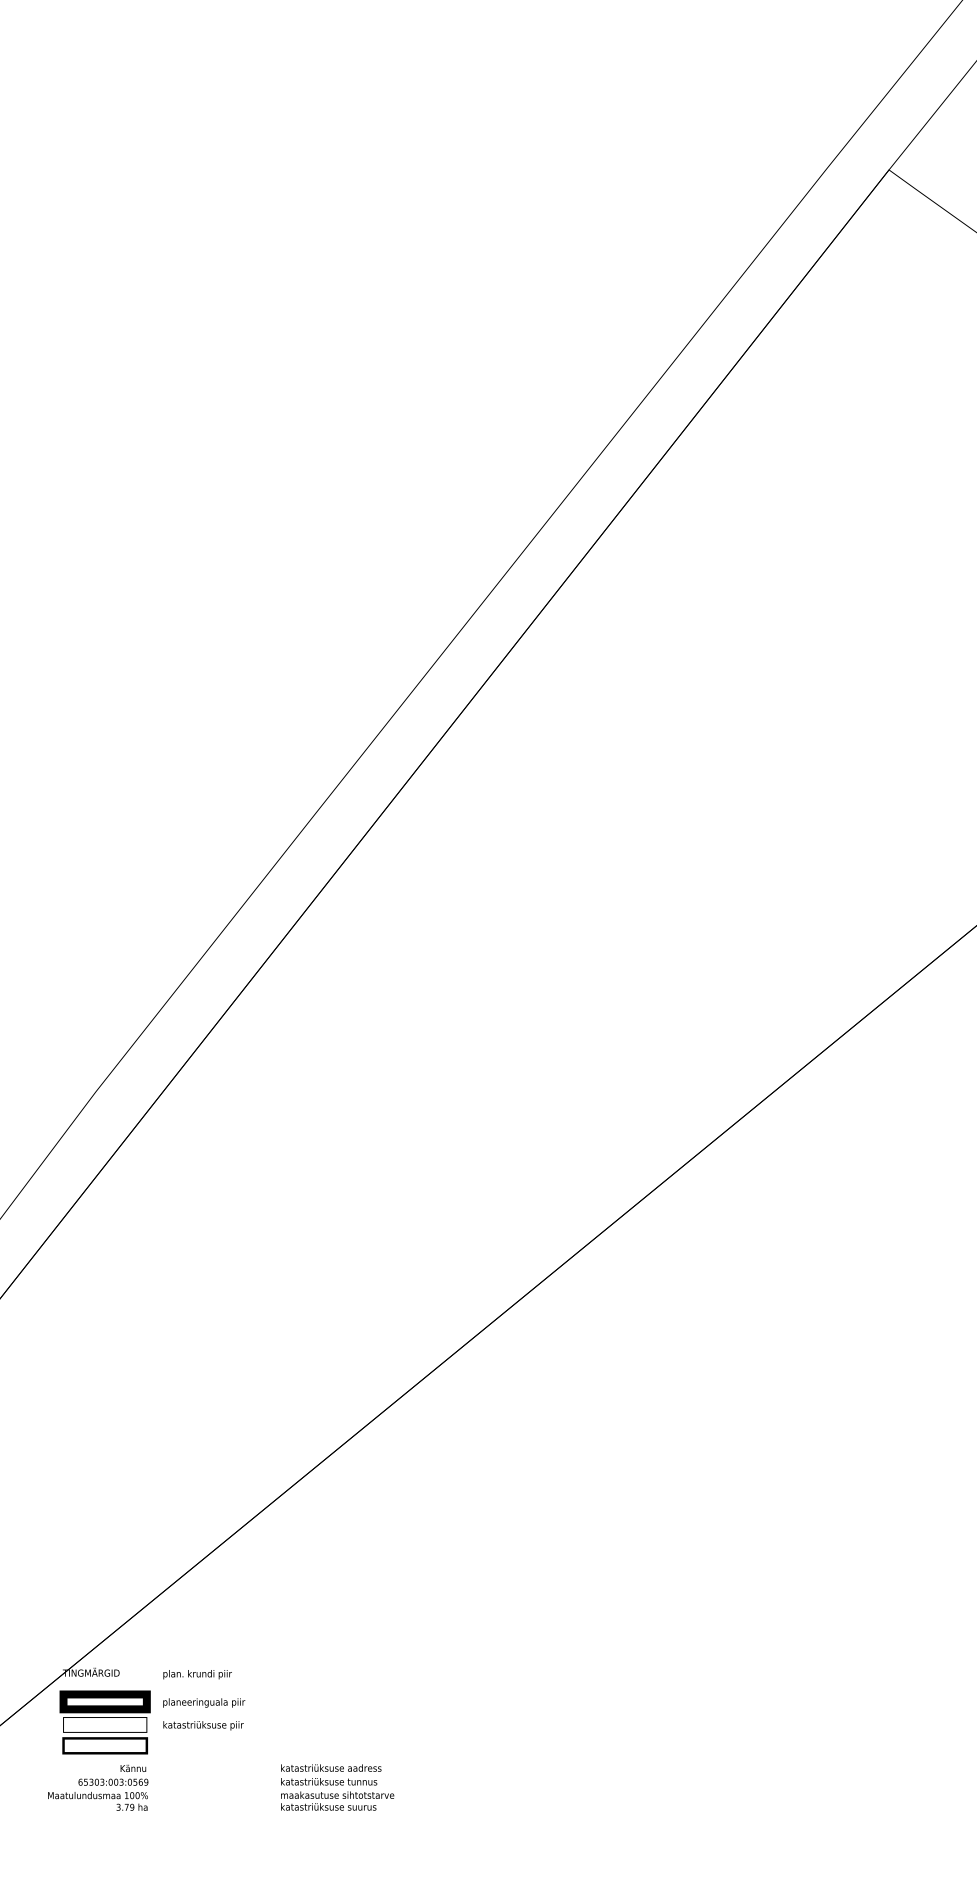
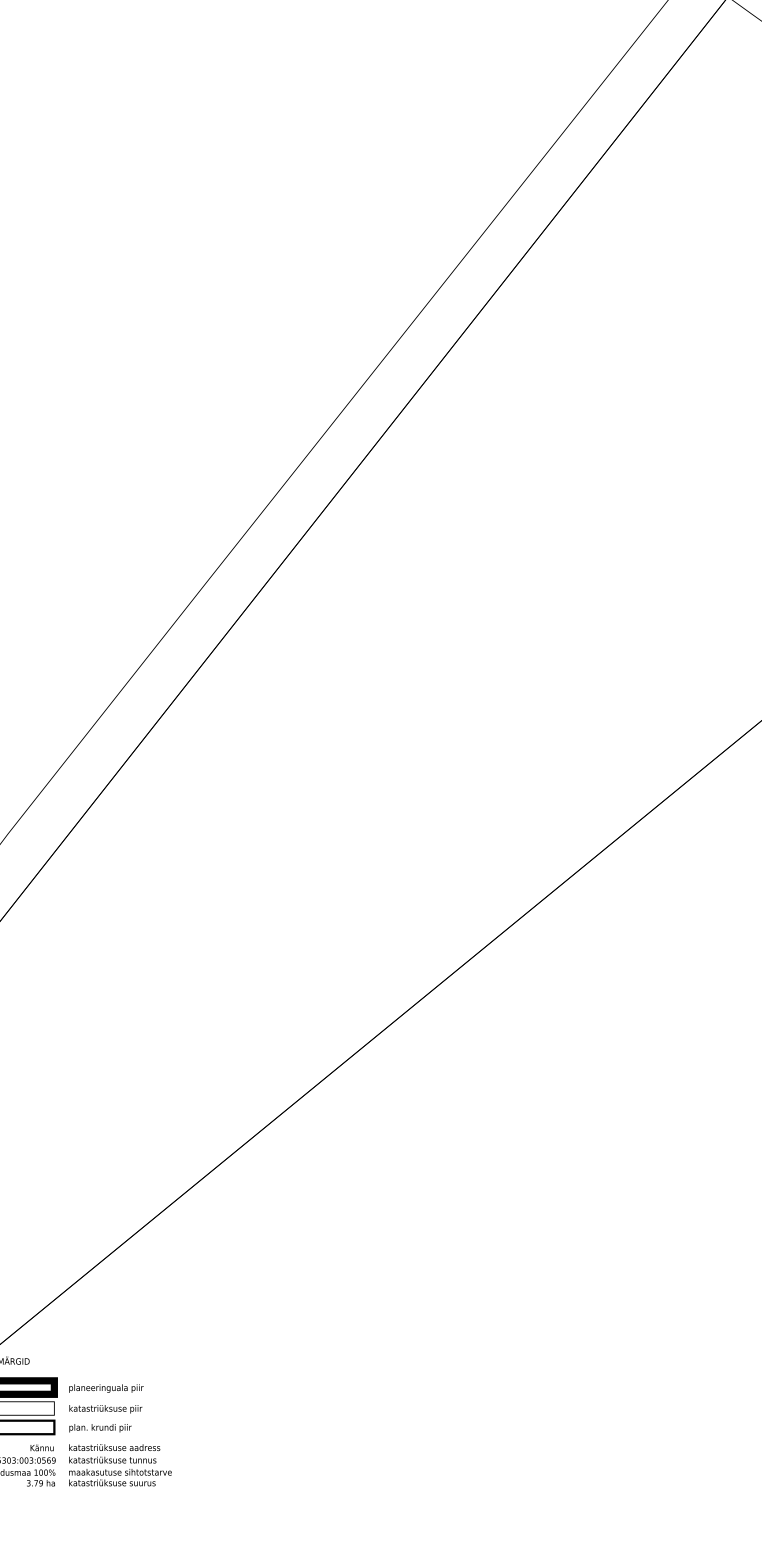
text: (197, 1674) -> (100, 1428), moved
text: (337, 1787) -> (120, 1465), moved

